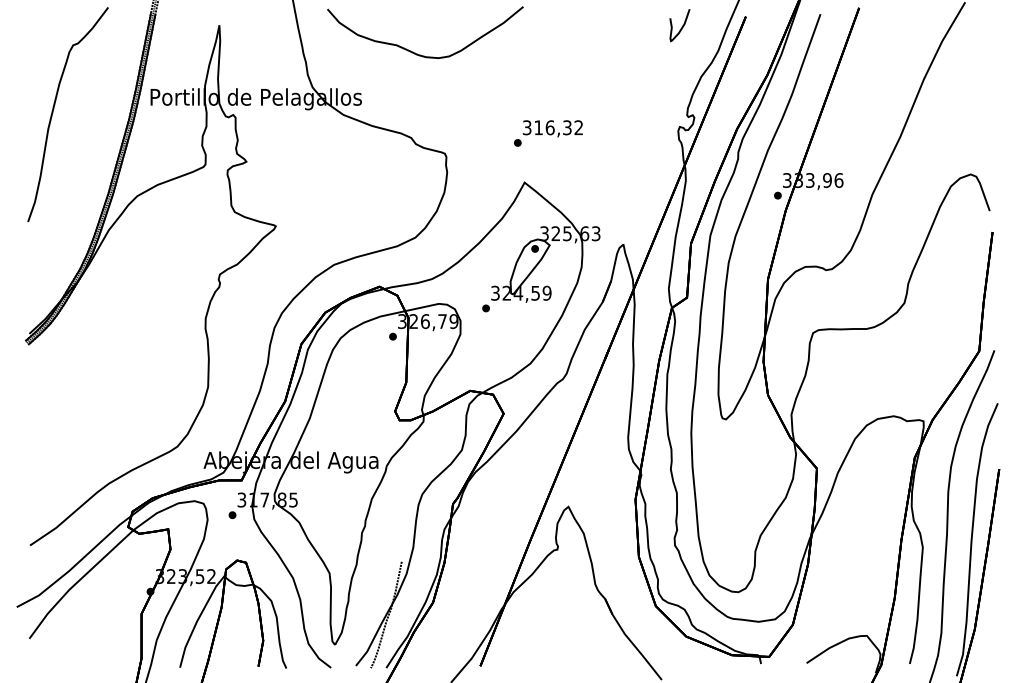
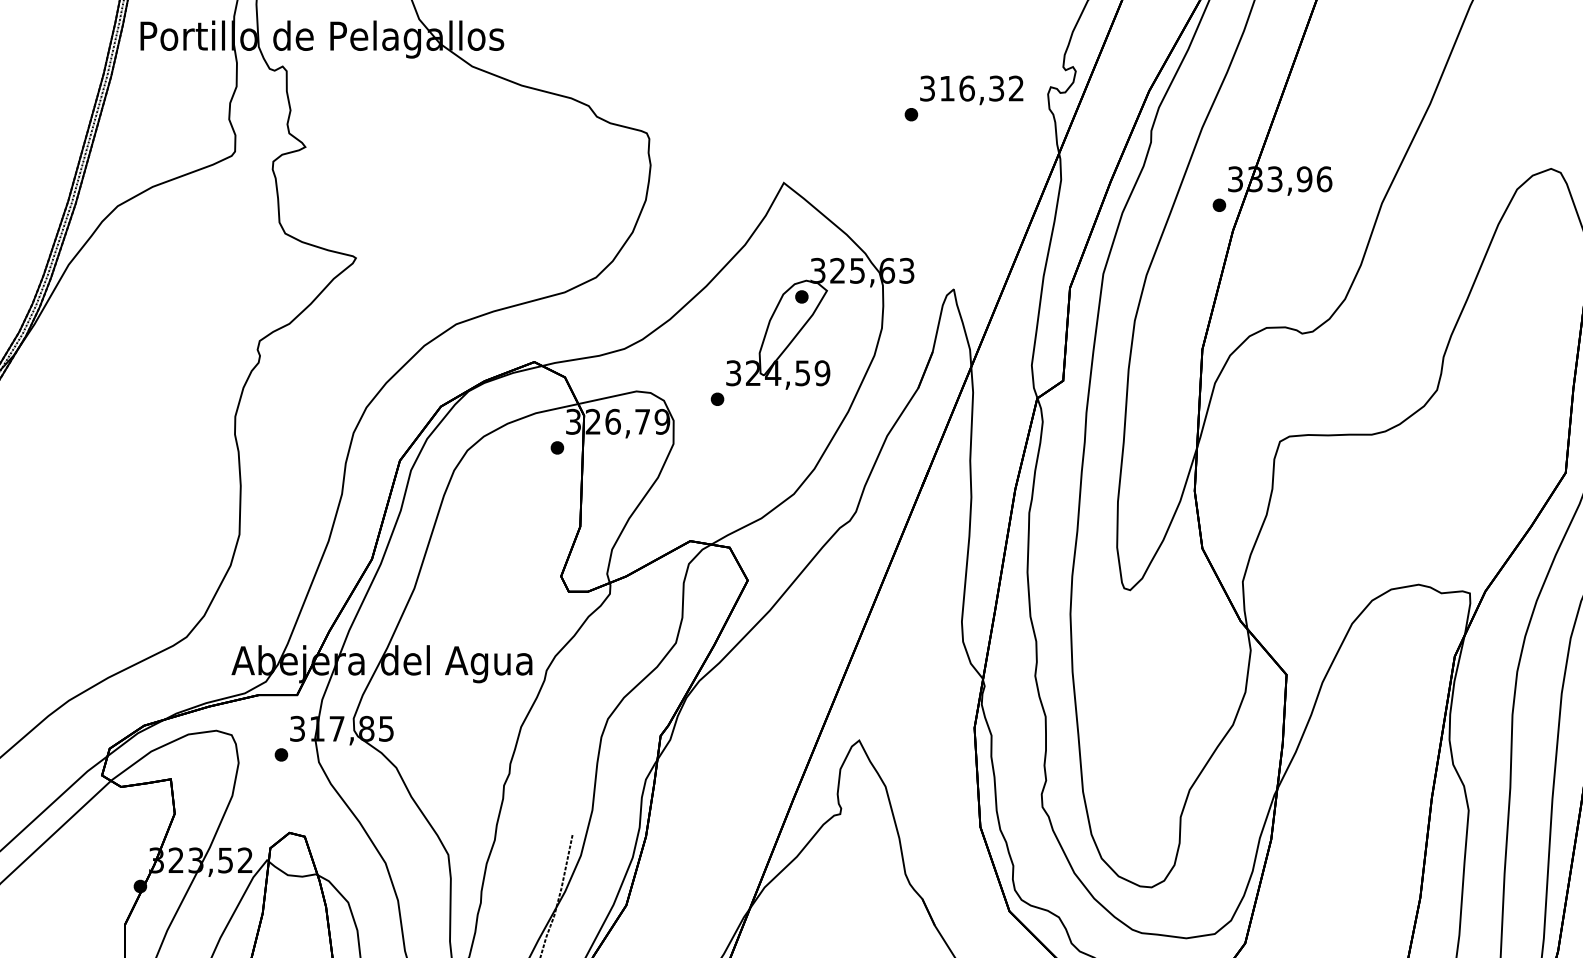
text: (548, 133) -> (964, 98), moved

